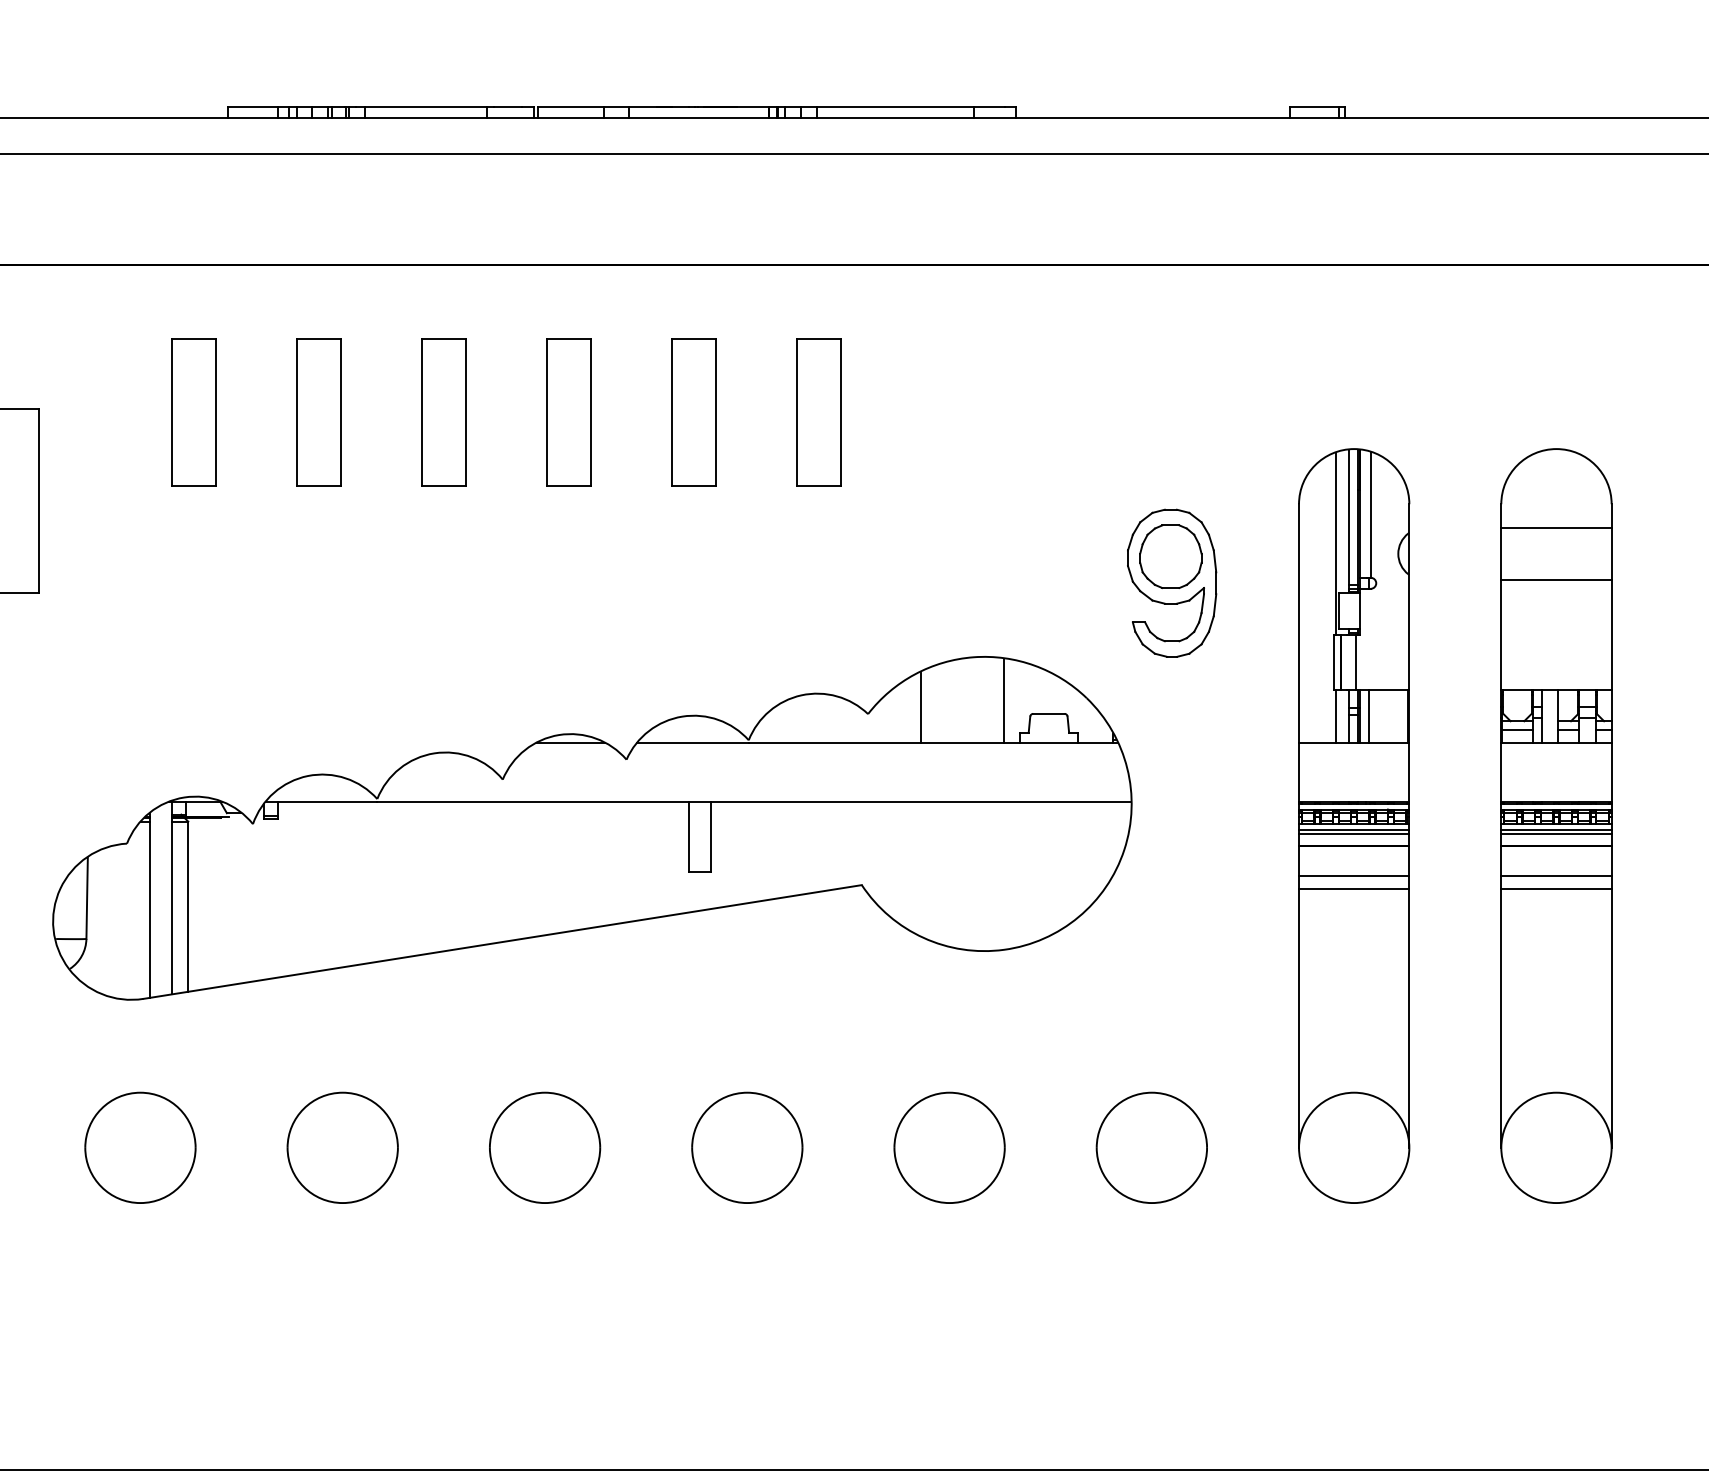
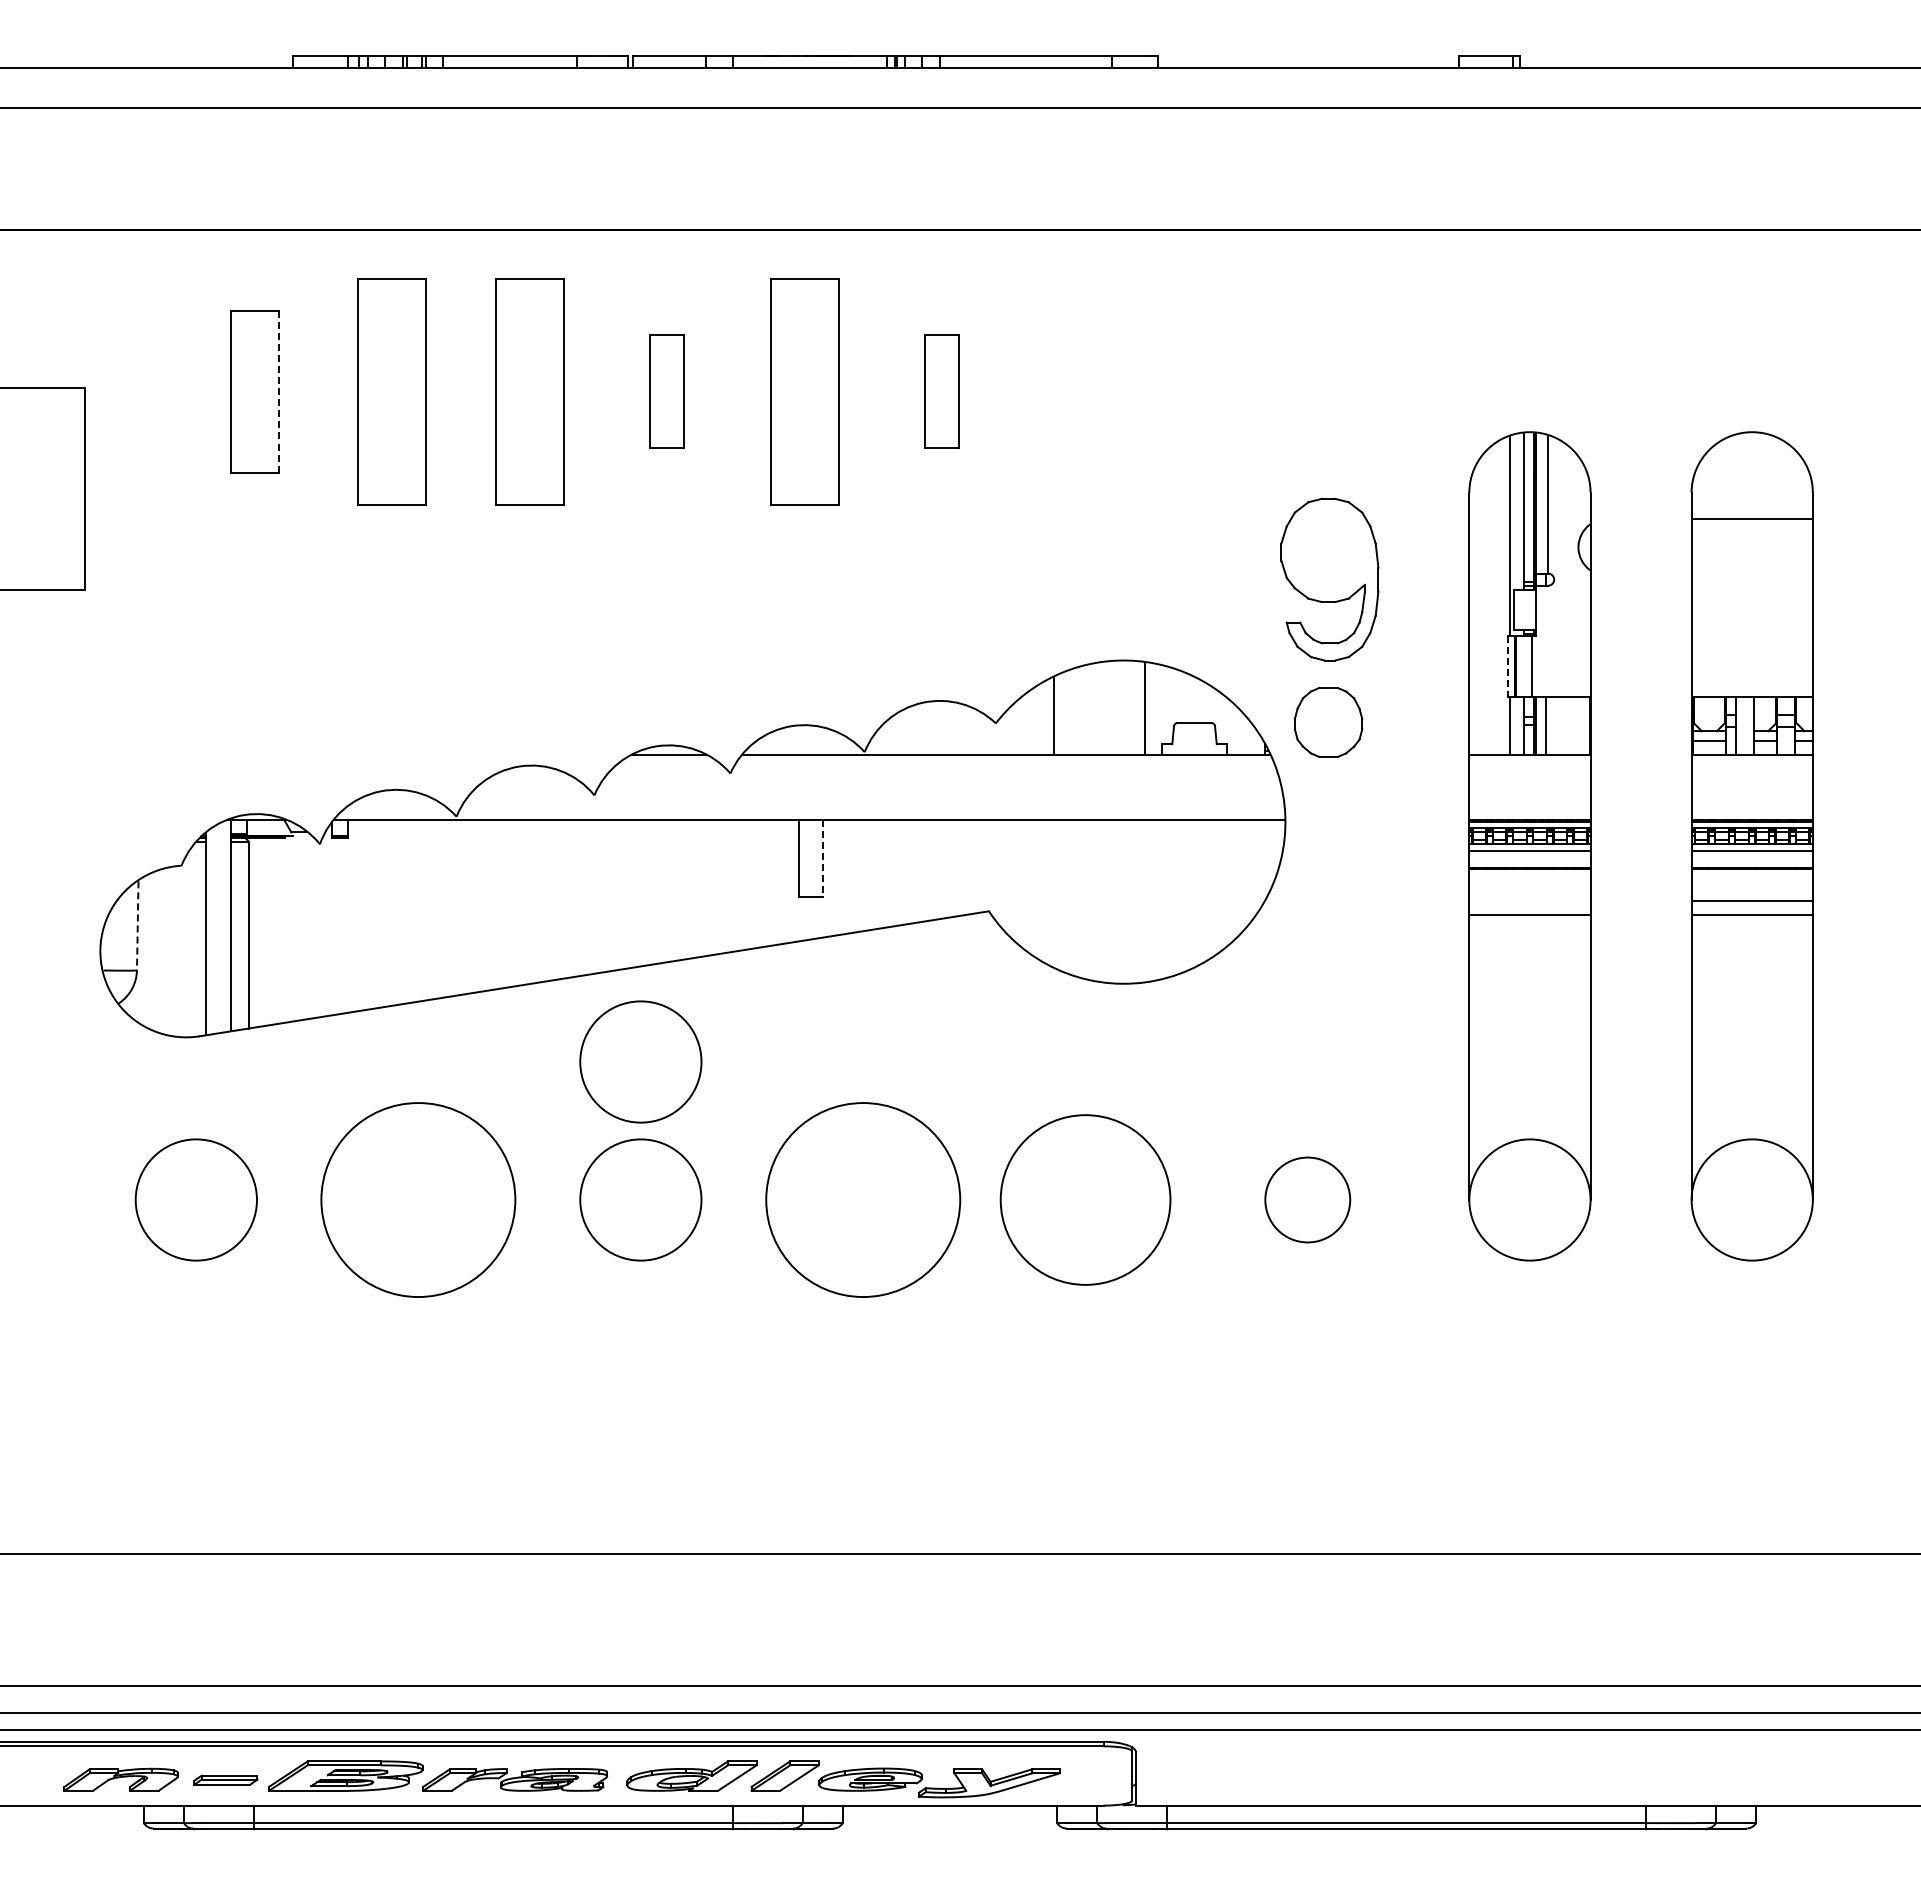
line: (216, 412) -> (279, 391), solid -> dashed
part: (318, 412) -> (392, 391), size x1.4
part: (443, 412) -> (529, 391), size x1.4
part: (568, 412) -> (666, 391), size x0.7
part: (693, 412) -> (804, 391), size x1.4
part: (818, 412) -> (941, 391), size x0.7
part: (1170, 556) -> (1328, 722), moved
line: (1555, 579) -> (1751, 575), removed
line: (1333, 663) -> (1507, 667), solid -> dashed
line: (1353, 833) -> (1529, 854), removed
line: (1555, 833) -> (1751, 854), removed
line: (711, 837) -> (823, 859), solid -> dashed
line: (1353, 876) -> (1529, 901), removed
line: (86, 898) -> (137, 925), solid -> dashed
part: (544, 1021) -> (640, 1061), added
part: (342, 1147) -> (418, 1199), size x1.6
part: (746, 1147) -> (862, 1199), size x1.6
part: (948, 1147) -> (1084, 1199), size x1.4
part: (1151, 1147) -> (1307, 1199), size x0.7

